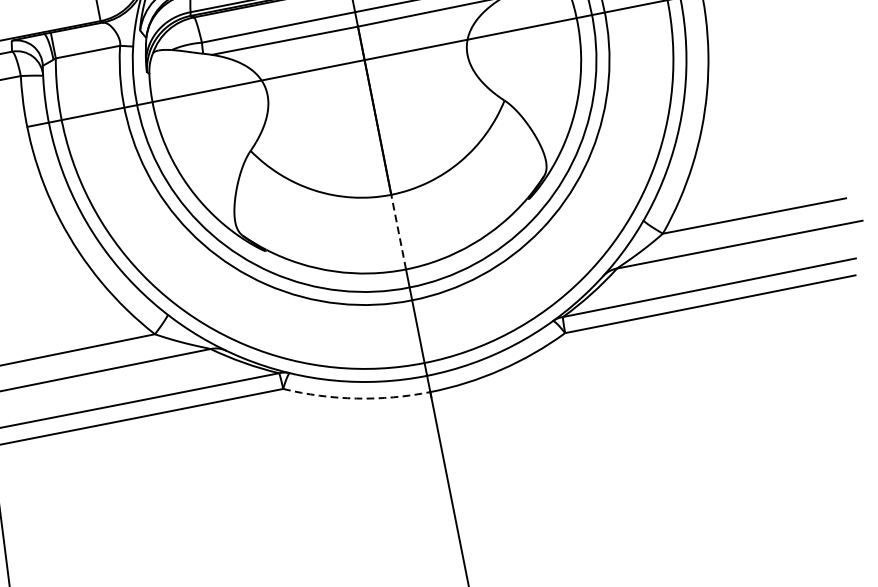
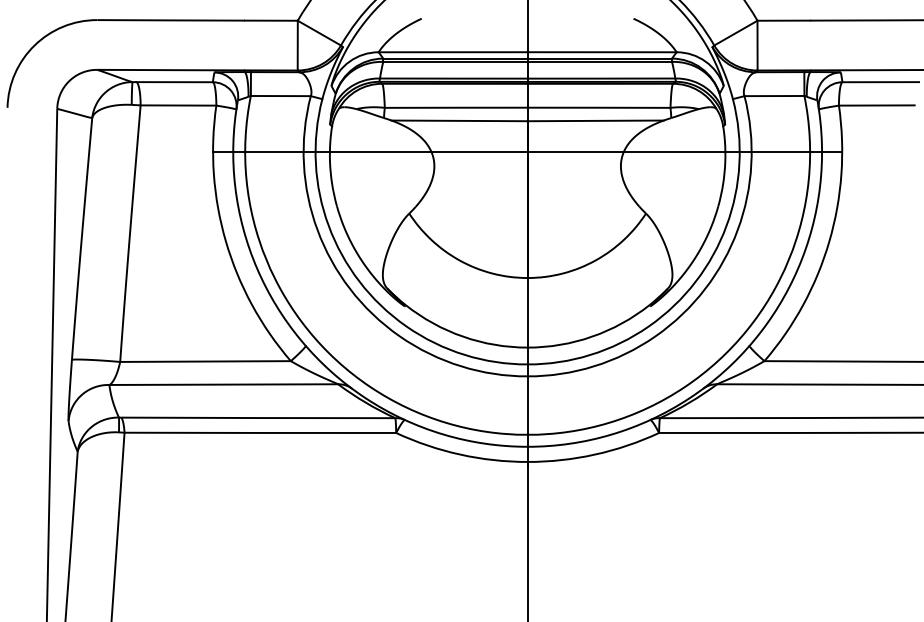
line: (398, 231) -> (527, 312), dashed -> solid
arc: (356, 398) -> (460, 454), dashed -> solid

